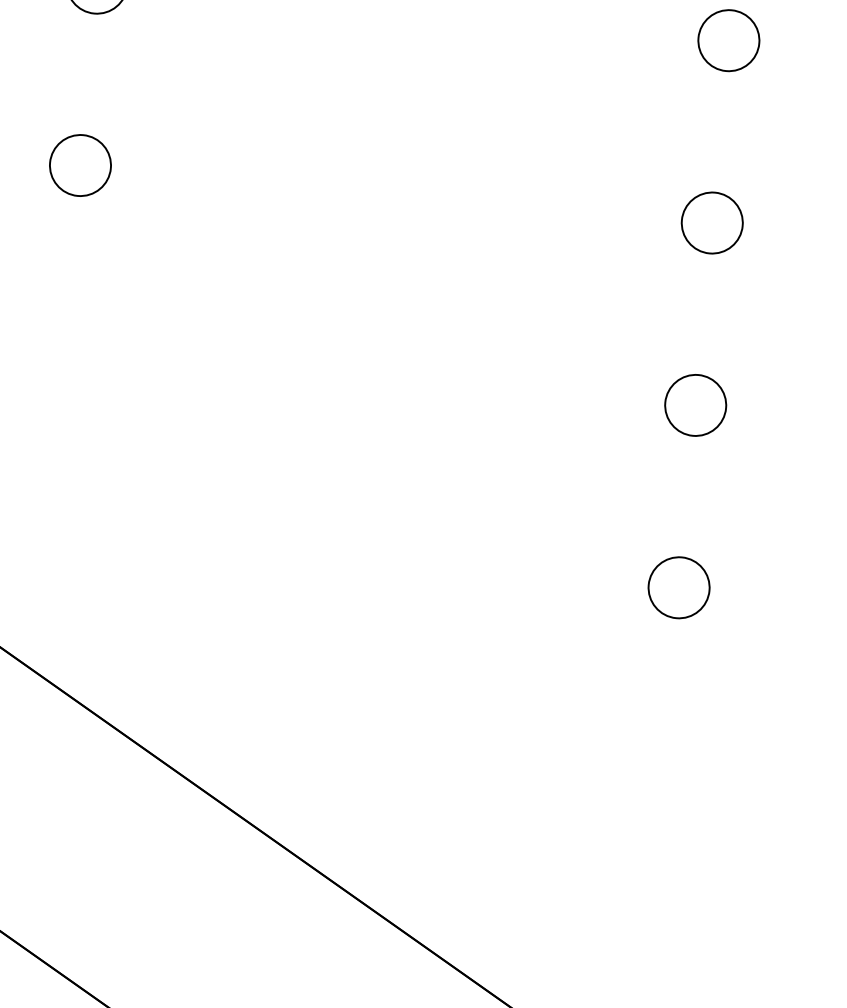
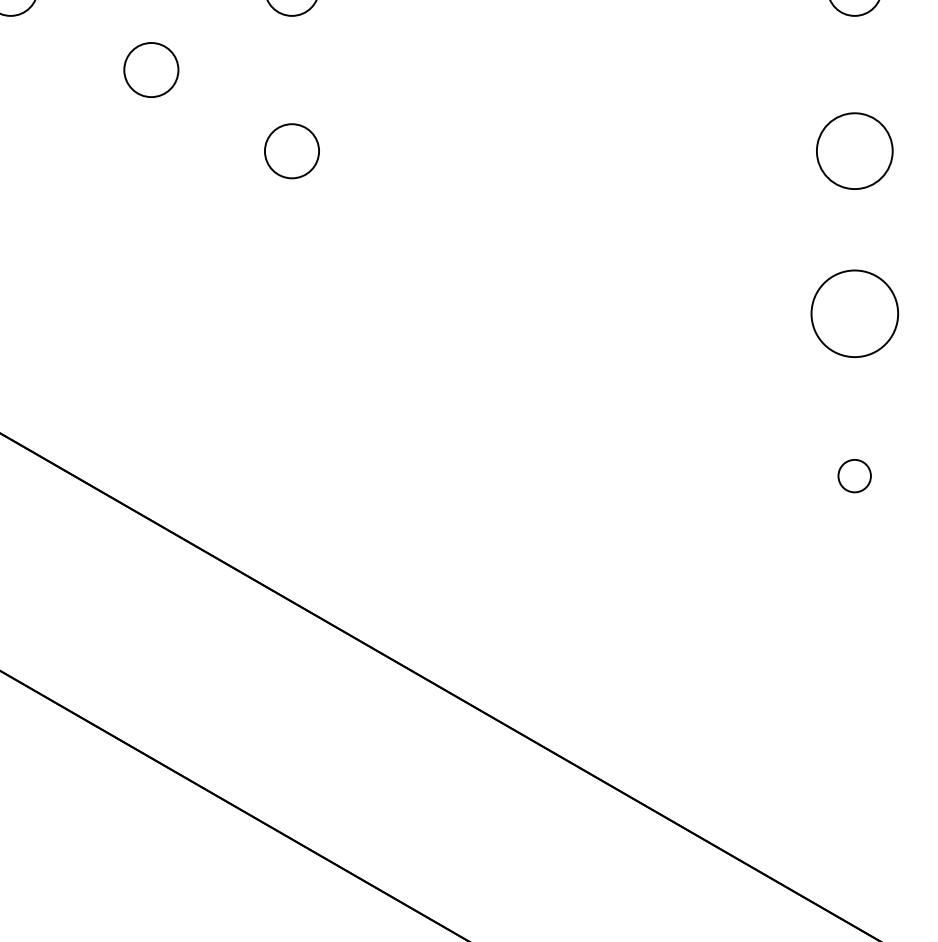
circle: (712, 223) -> (854, 151), size x1.4
circle: (695, 405) -> (854, 313), size x1.6
circle: (678, 588) -> (854, 476), size x0.6

